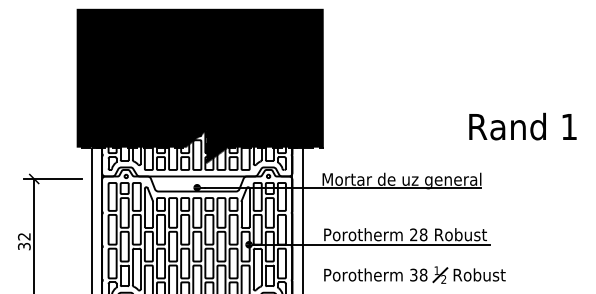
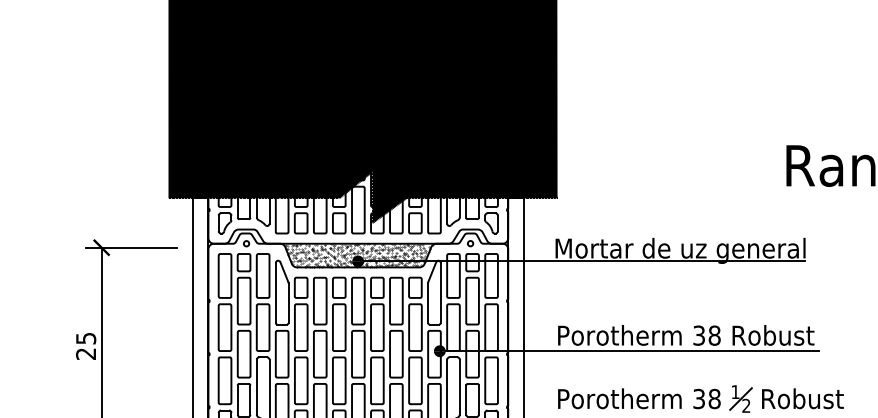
hatch: (197, 183) -> (358, 254), added
text: (413, 235) -> (698, 336), 28 -> 38
text: (24, 241) -> (86, 346), 32 -> 25

